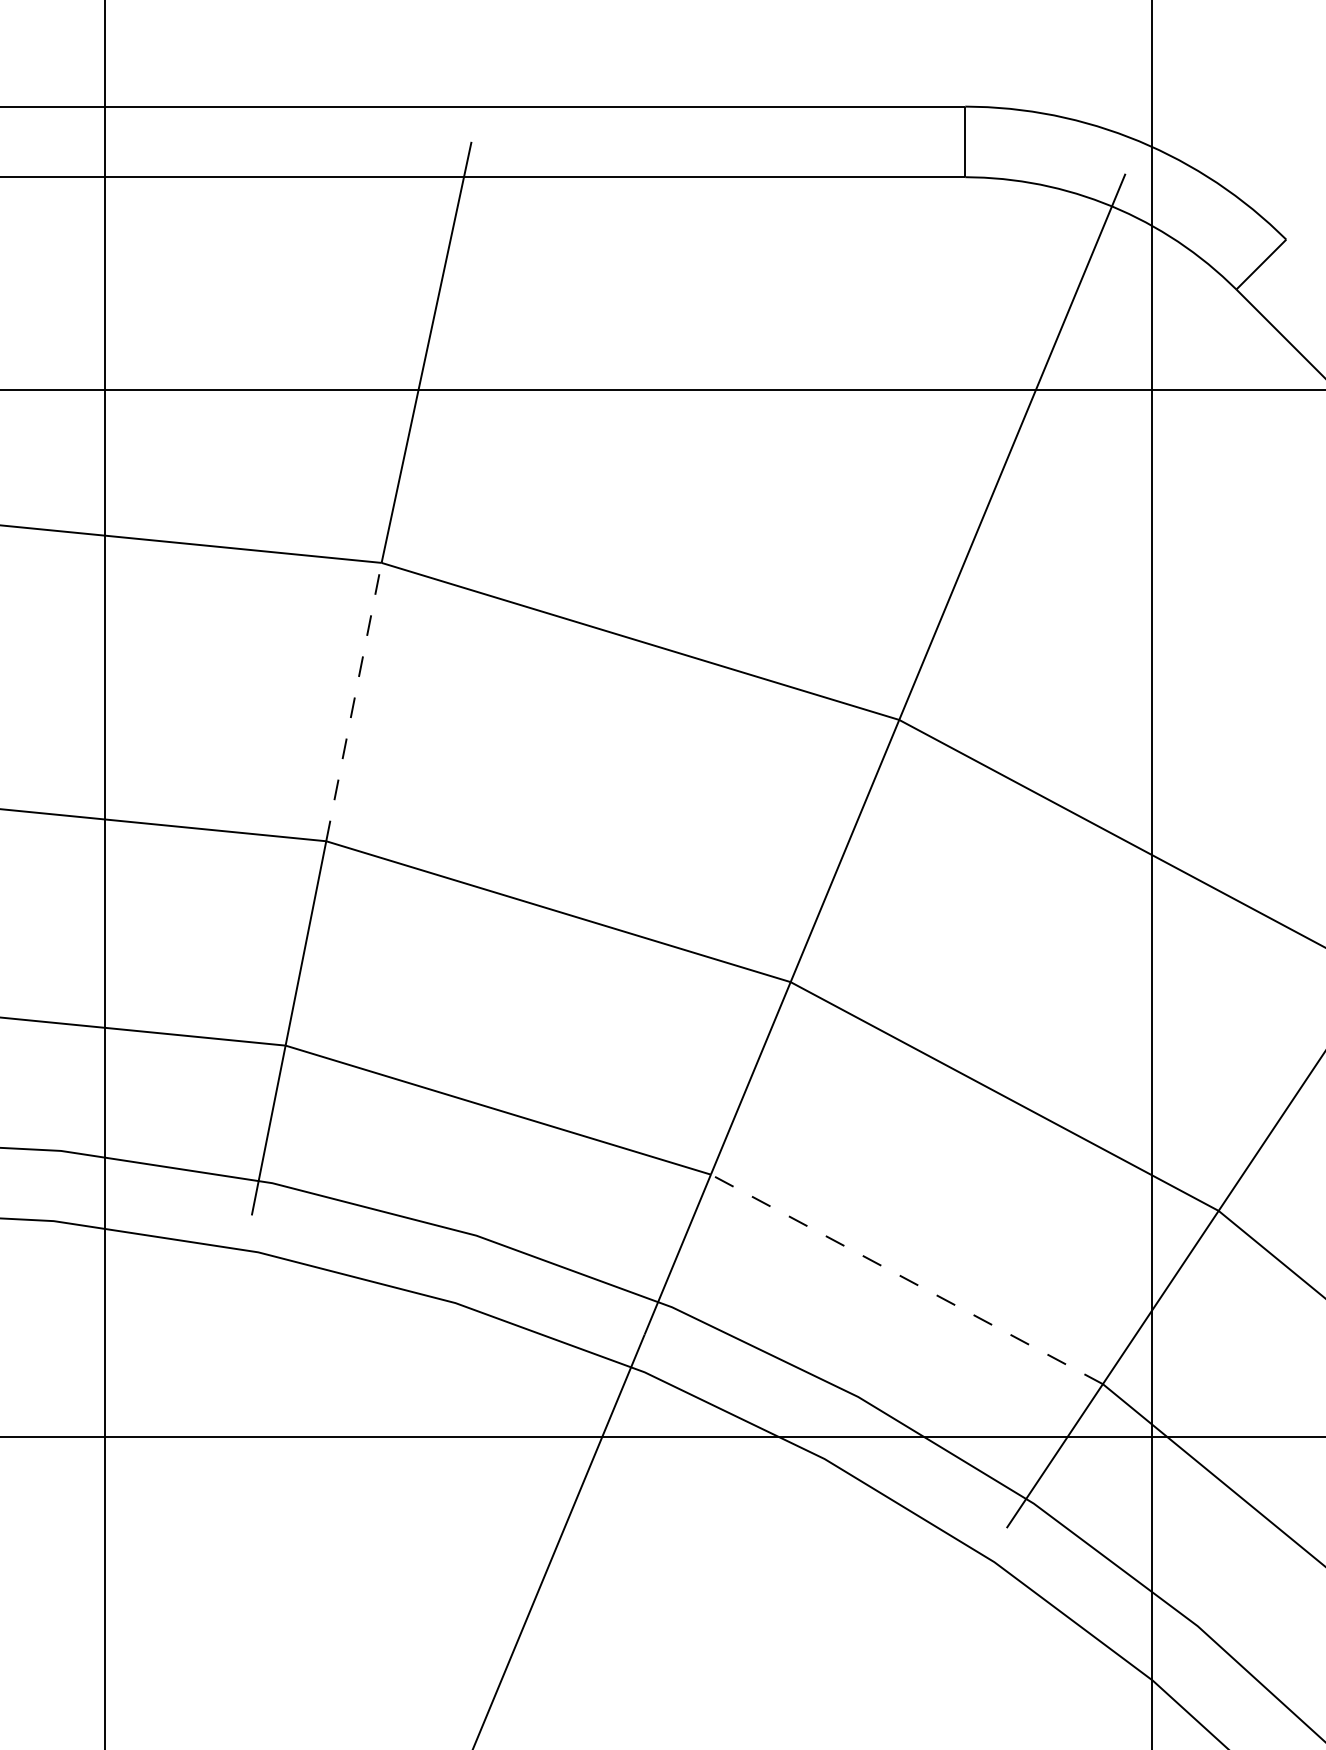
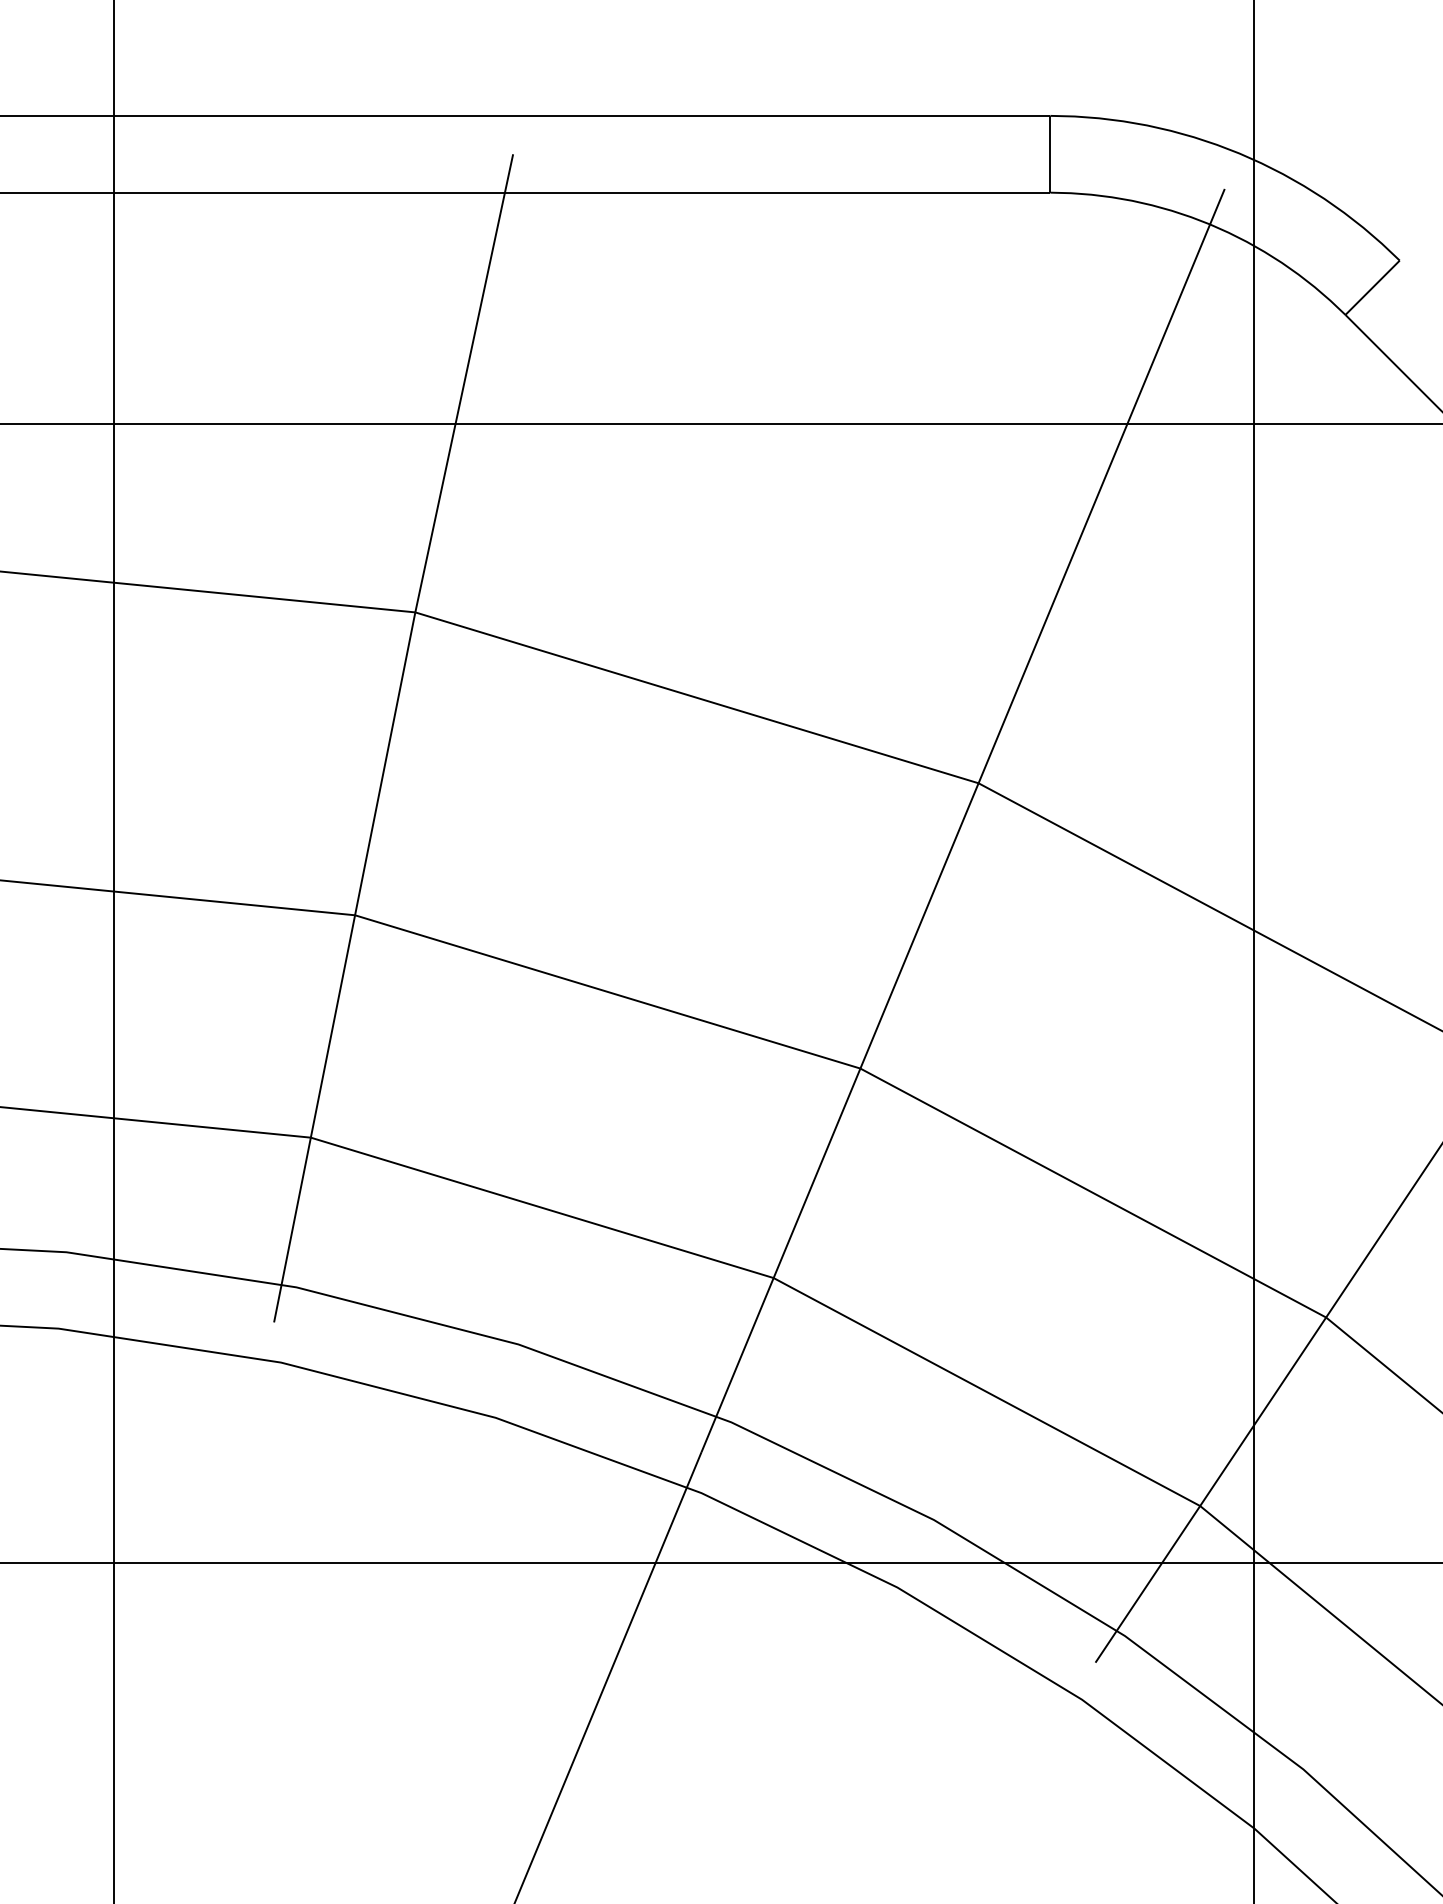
line: (354, 701) -> (385, 763), dashed -> solid
line: (906, 1279) -> (986, 1392), dashed -> solid

